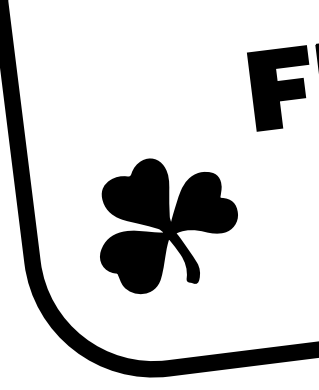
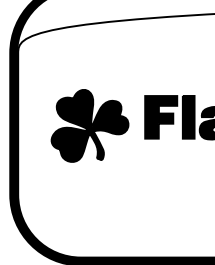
part: (166, 222) -> (89, 125), moved

